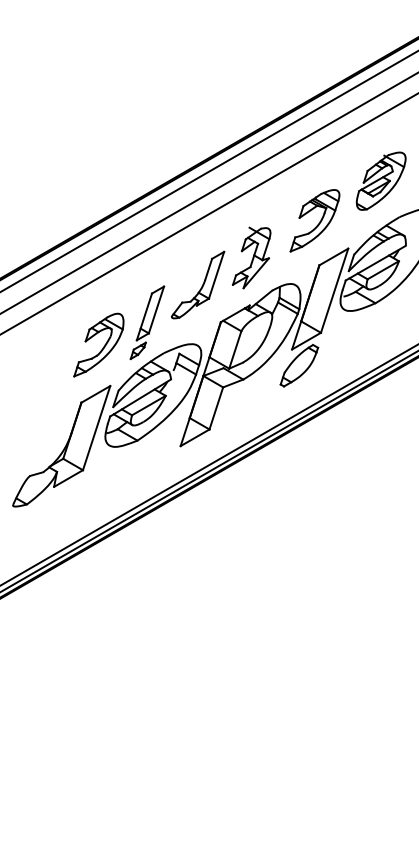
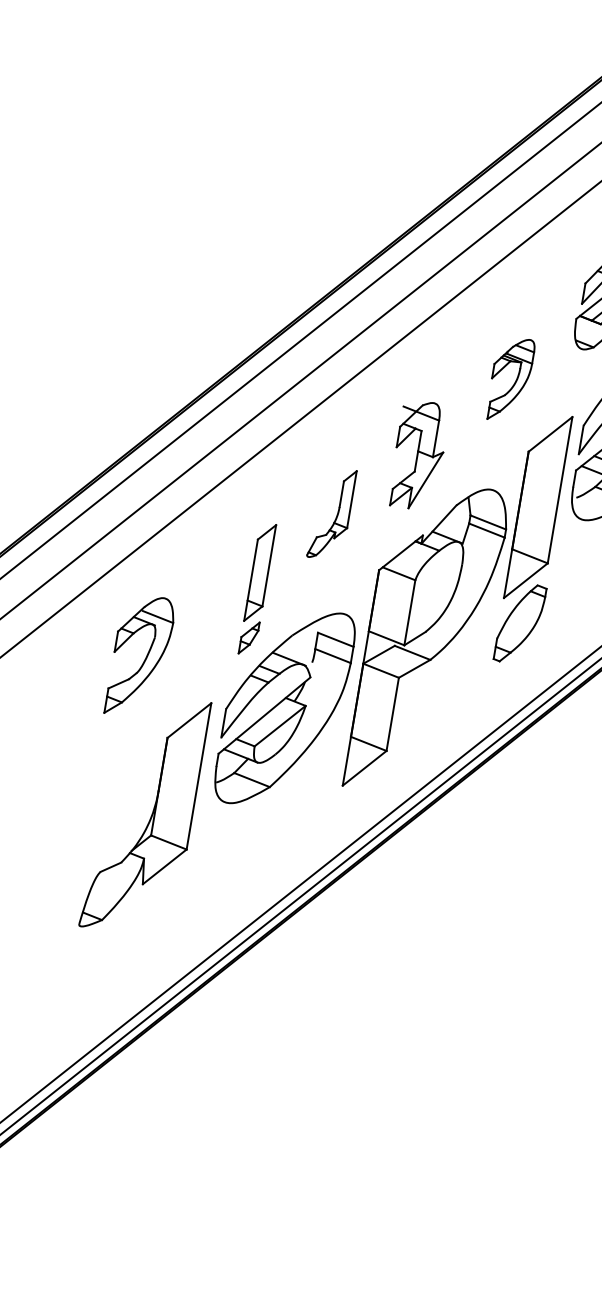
part: (314, 220) -> (509, 378), size x0.7
part: (197, 284) -> (331, 513), size x0.7
part: (98, 344) -> (136, 654), moved

